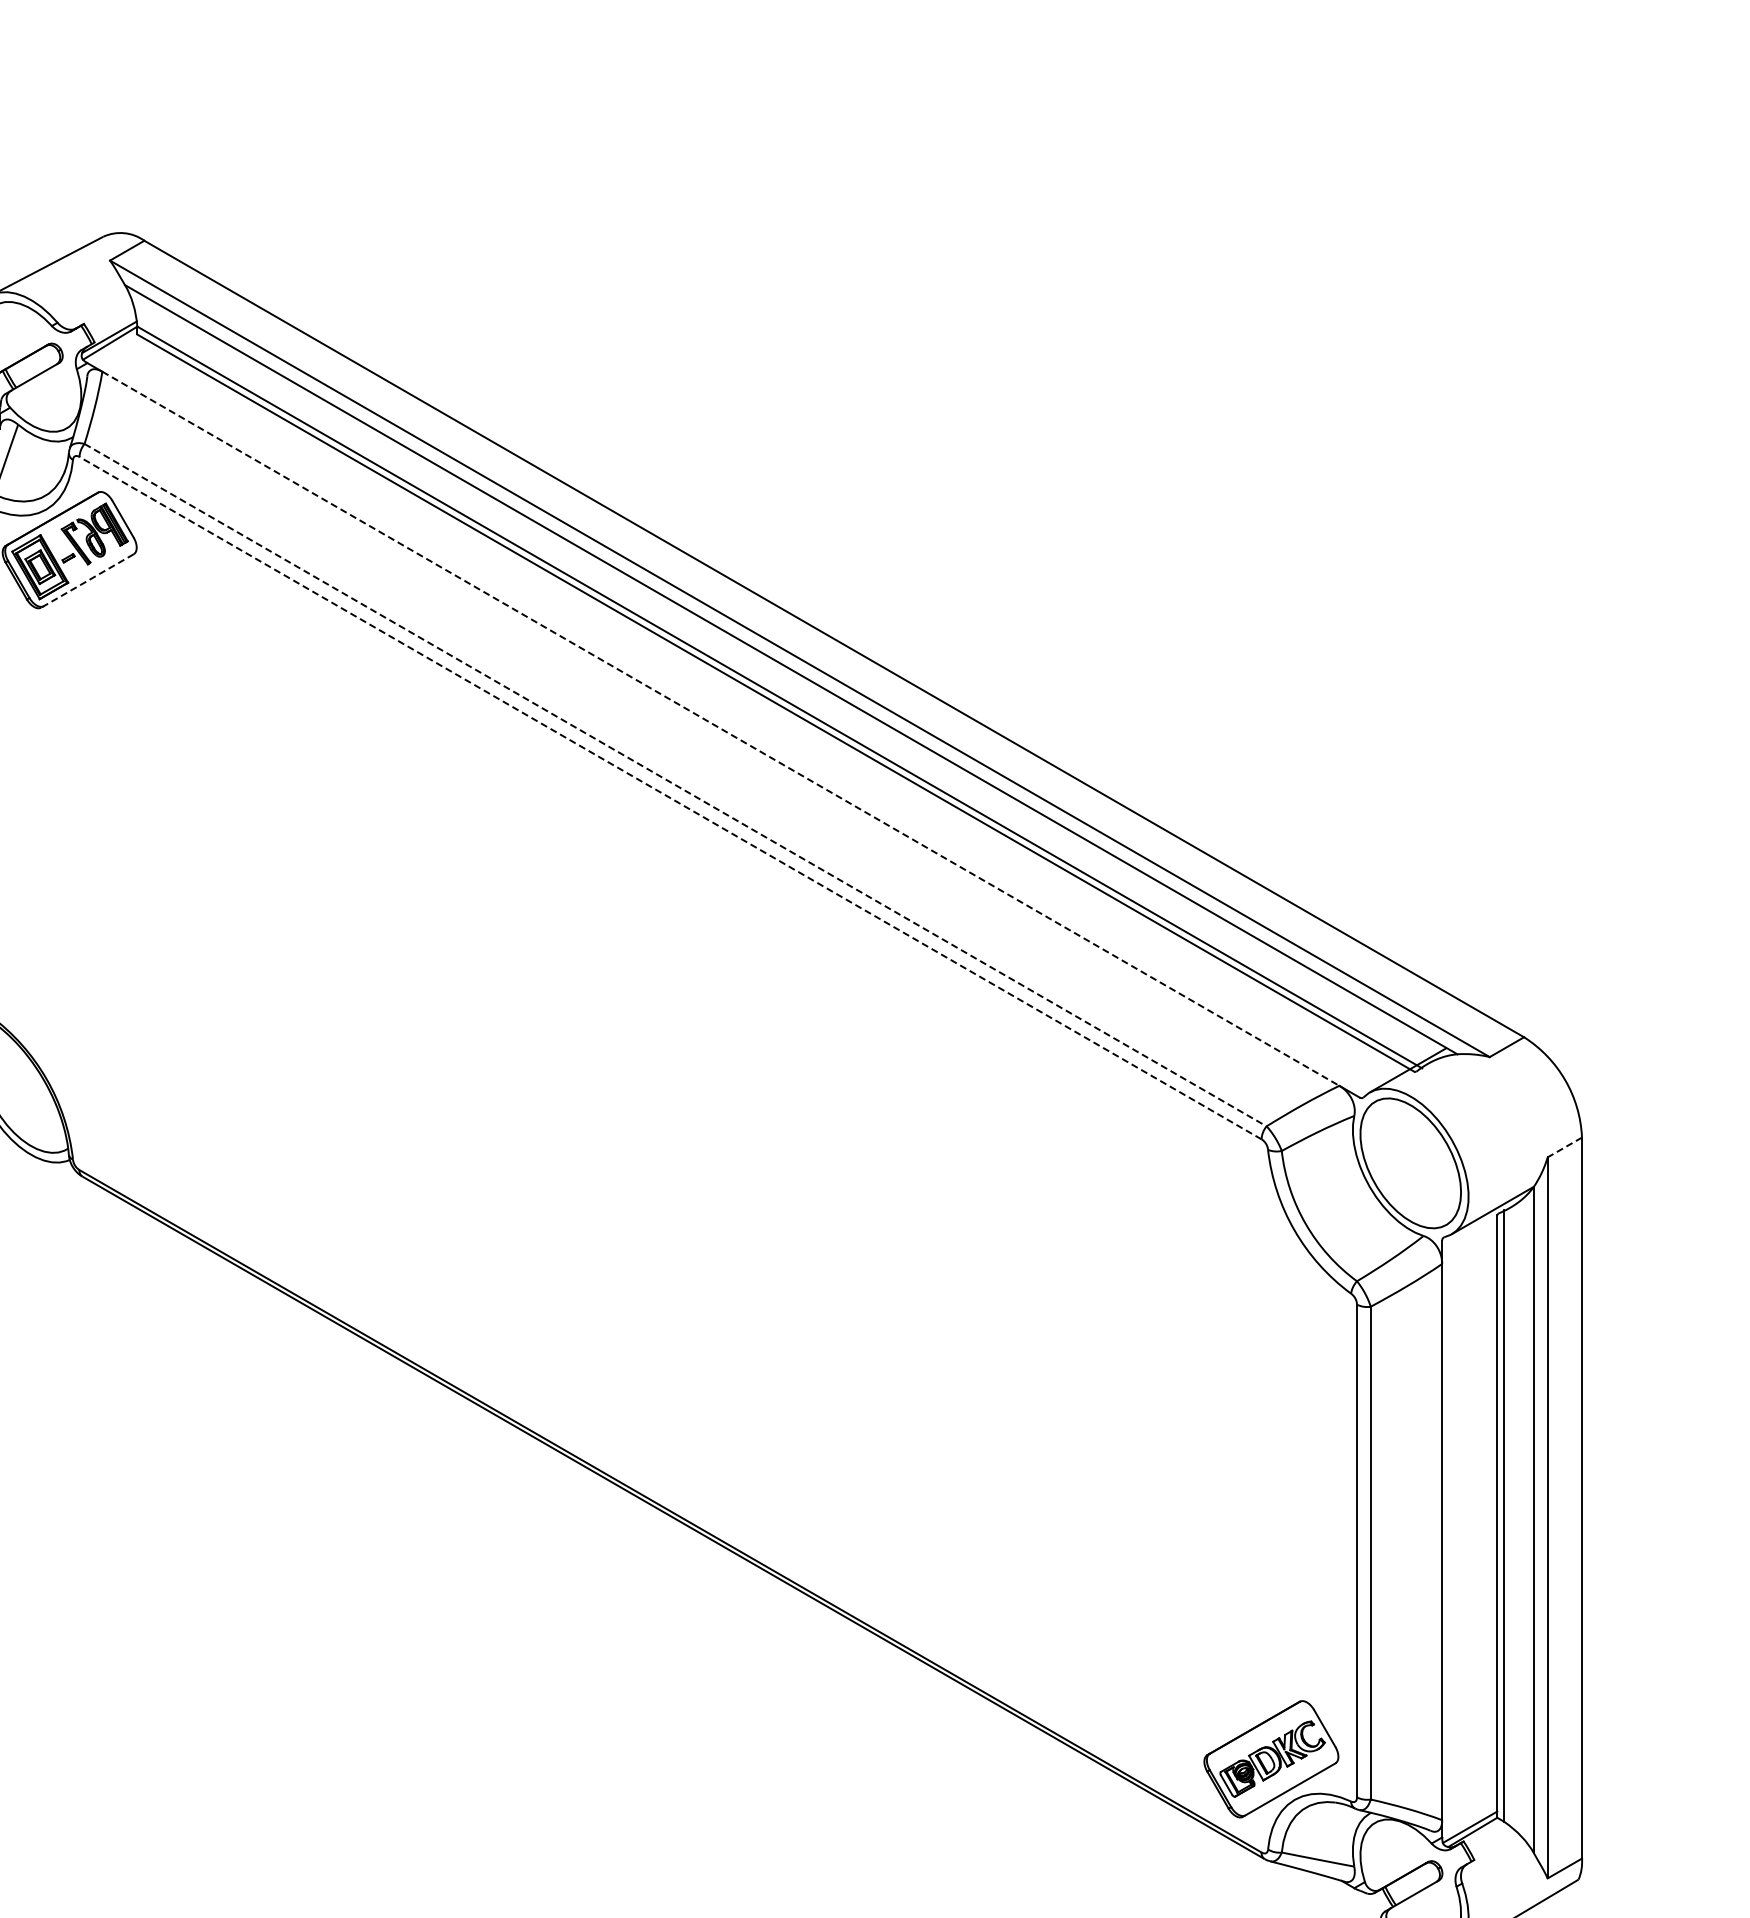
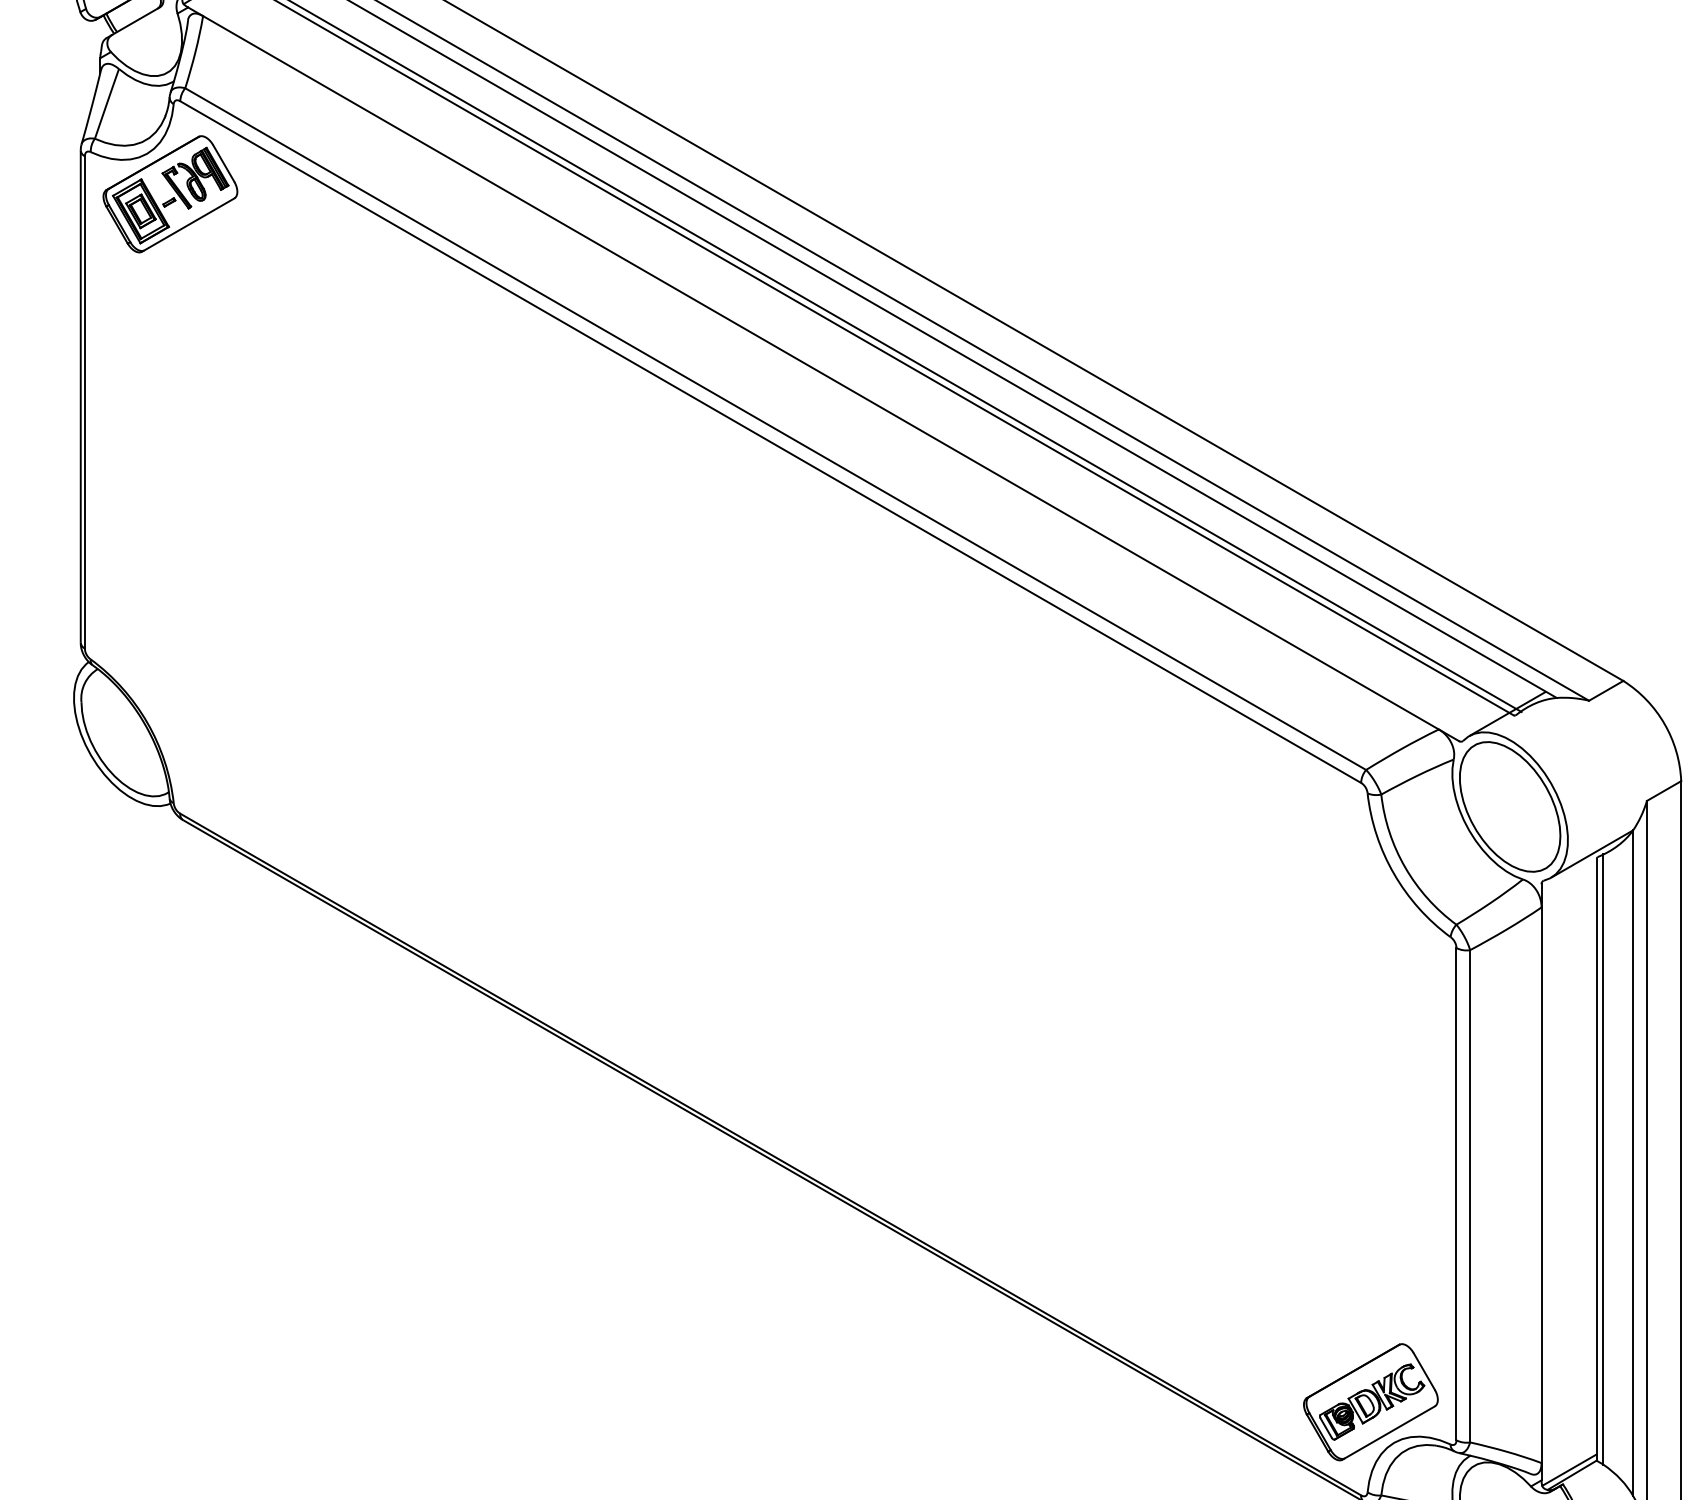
line: (87, 581) -> (188, 225), dashed -> solid
line: (721, 729) -> (821, 373), dashed -> solid
line: (676, 785) -> (776, 429), dashed -> solid
line: (670, 797) -> (770, 441), dashed -> solid
line: (1564, 1147) -> (1663, 791), dashed -> solid

